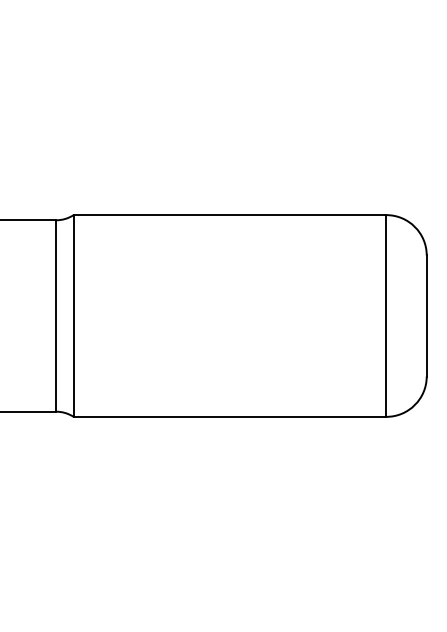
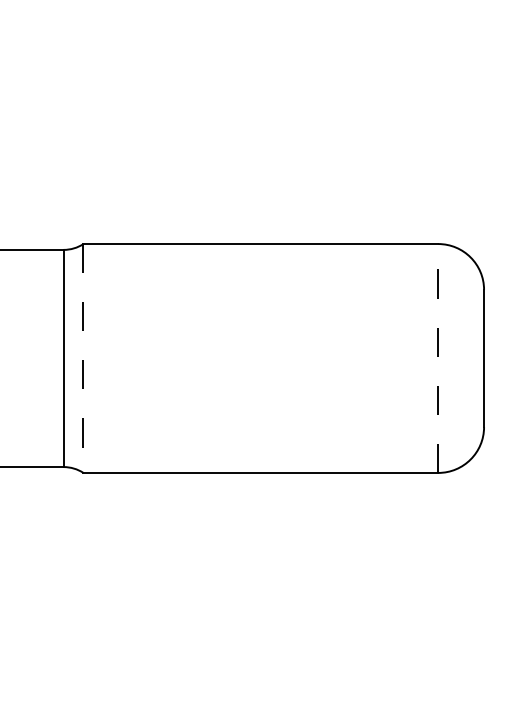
line: (73, 316) -> (83, 358), solid -> dashed
line: (386, 316) -> (438, 358), solid -> dashed

